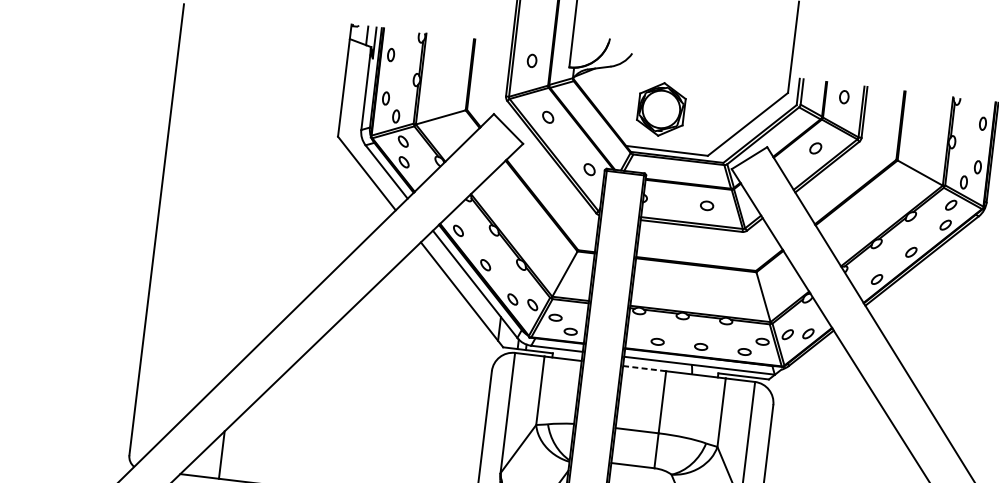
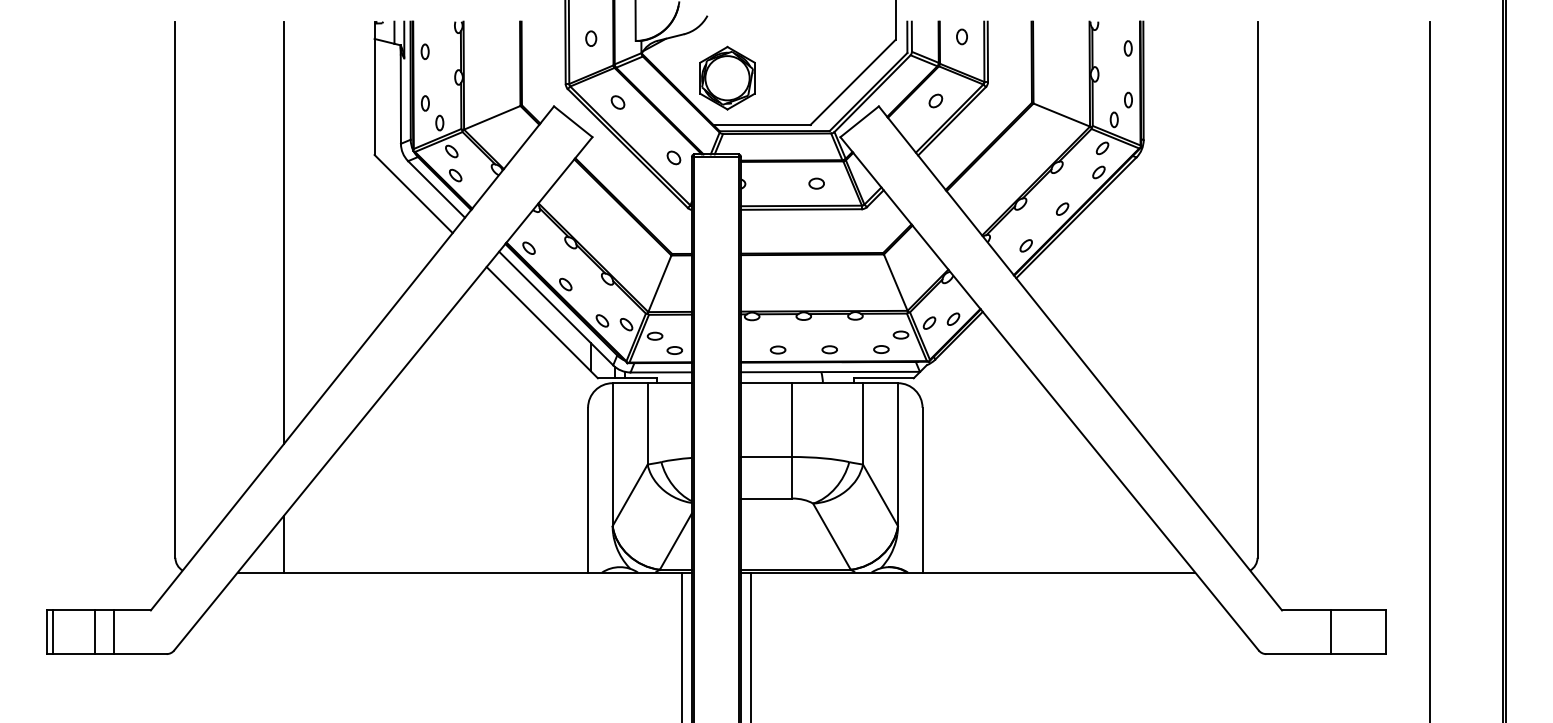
part: (661, 108) -> (727, 77), moved
line: (253, 192) -> (283, 232), added
line: (644, 368) -> (766, 383), dashed -> solid

